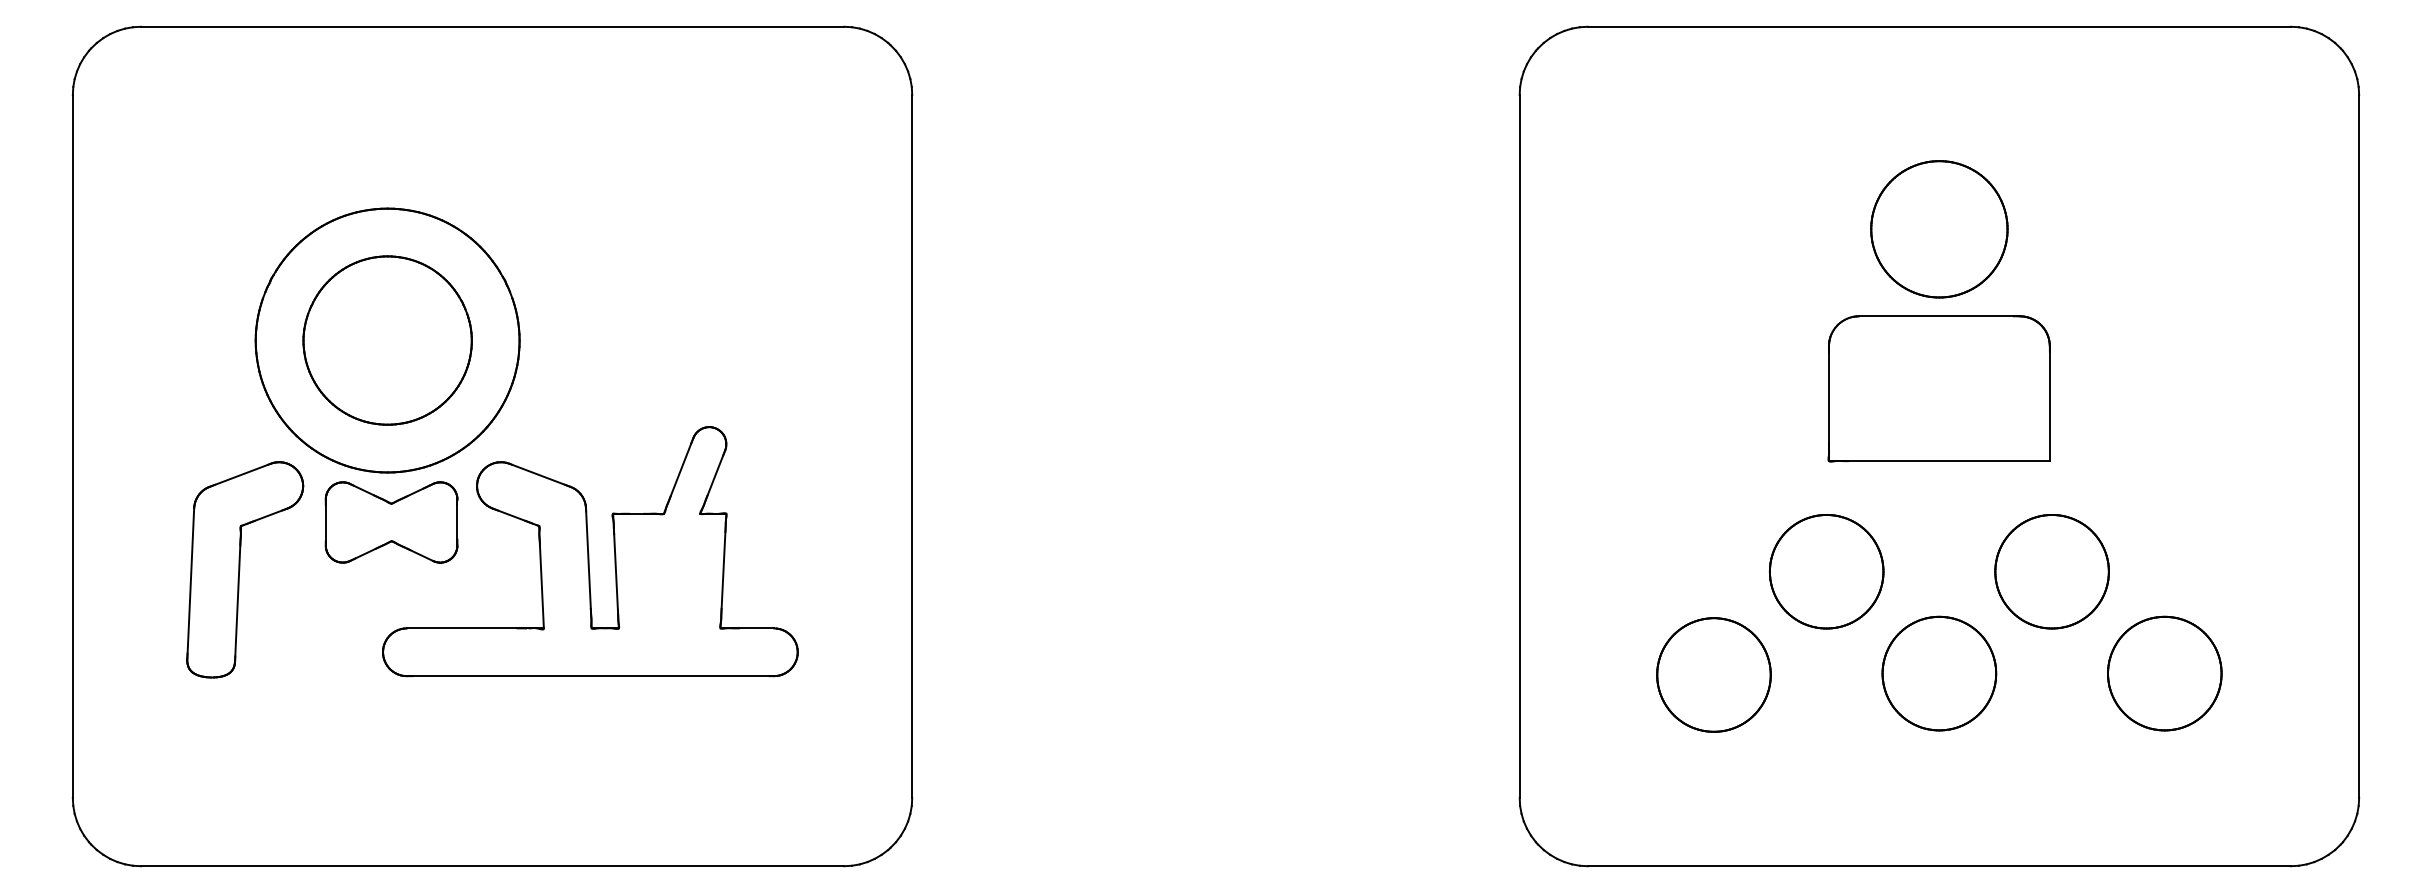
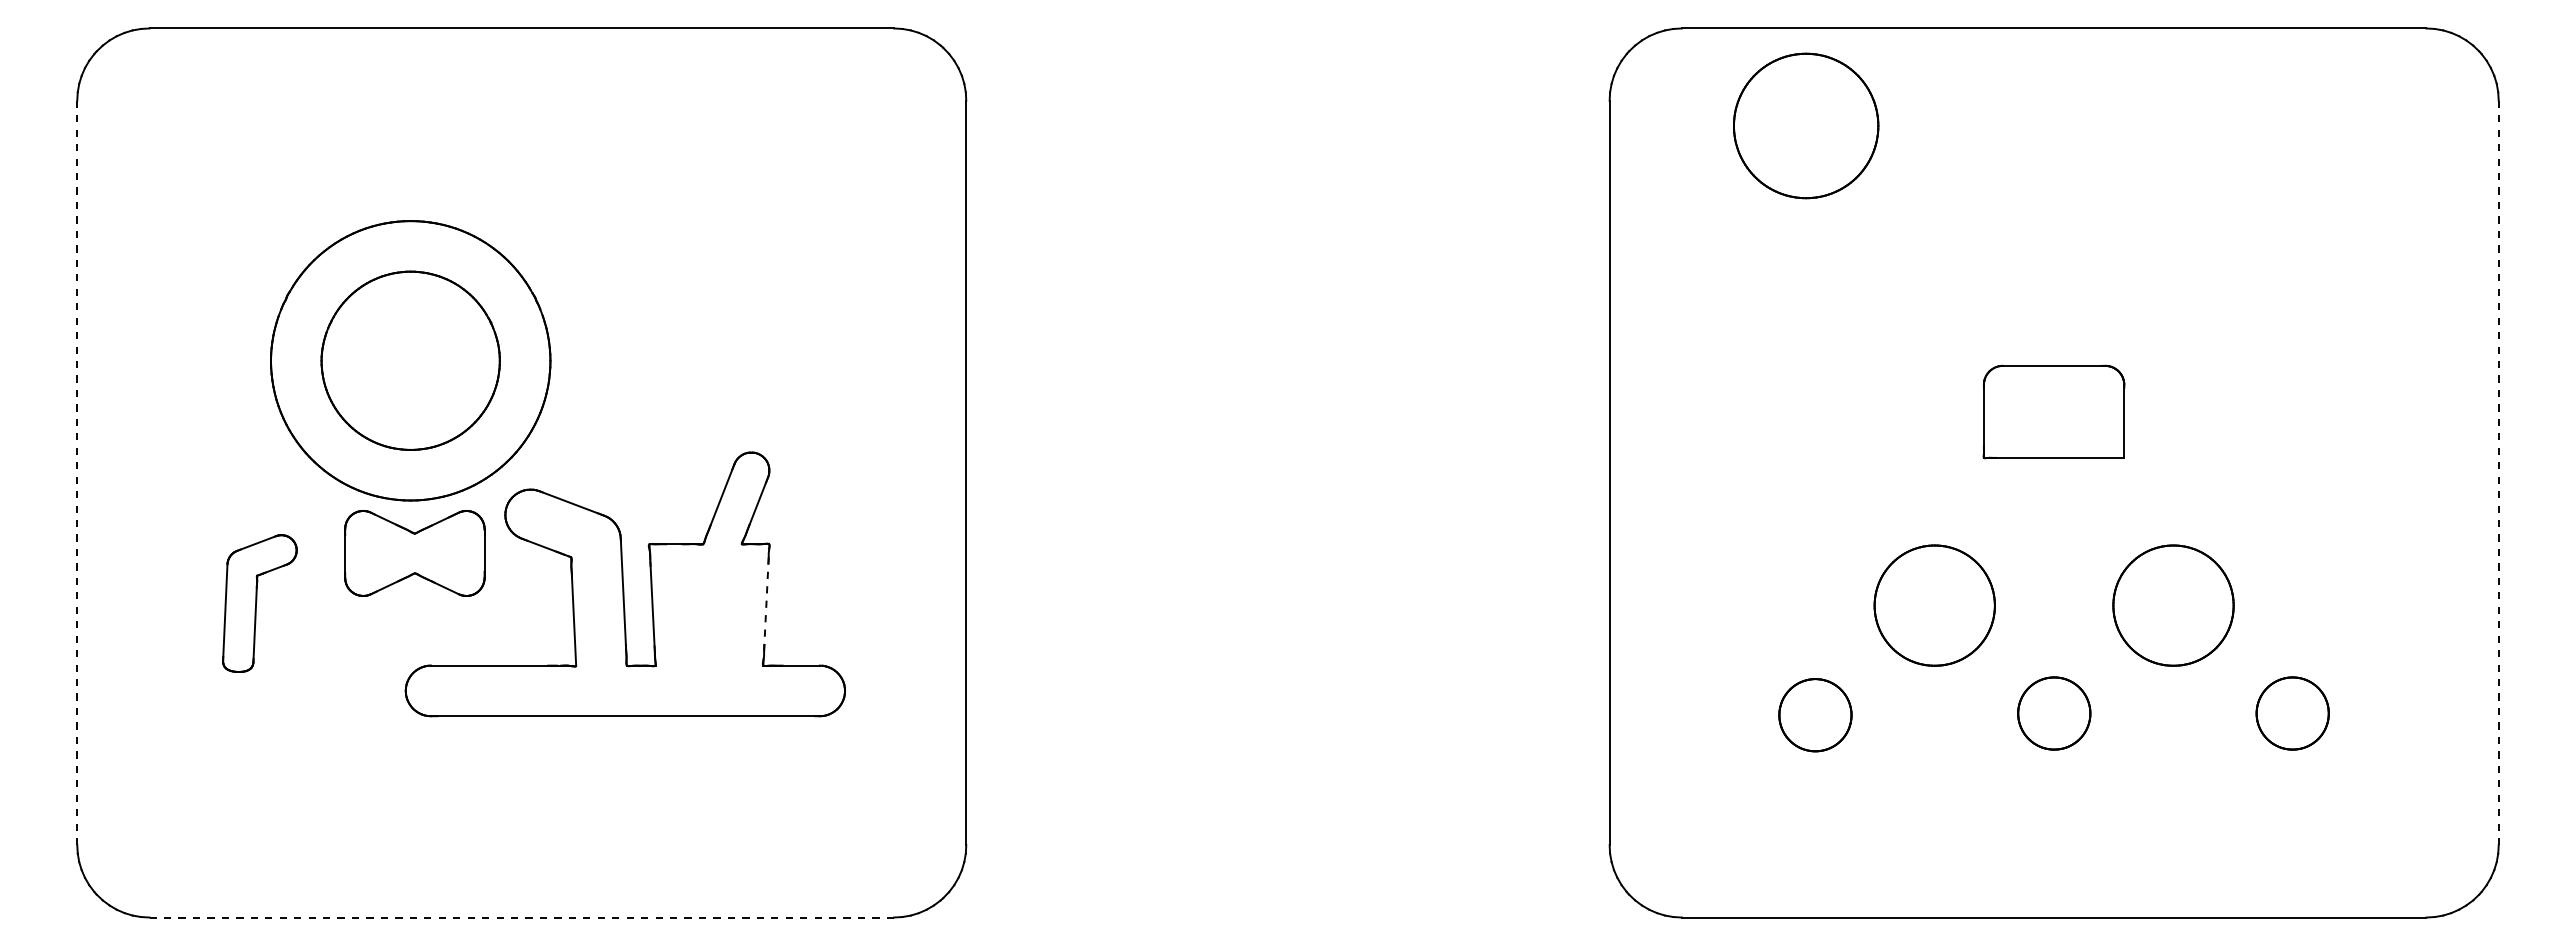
part: (1939, 228) -> (1806, 125), moved
part: (1938, 388) -> (2053, 411), size x0.6
line: (73, 446) -> (77, 472), solid -> dashed
line: (2358, 446) -> (2498, 473), solid -> dashed
part: (244, 569) -> (259, 603), size x0.6
line: (723, 570) -> (766, 604), solid -> dashed
part: (1939, 673) -> (2054, 713), size x0.6
part: (2164, 673) -> (2292, 713), size x0.6
part: (1714, 675) -> (1815, 715), size x0.6
line: (492, 866) -> (521, 917), solid -> dashed

